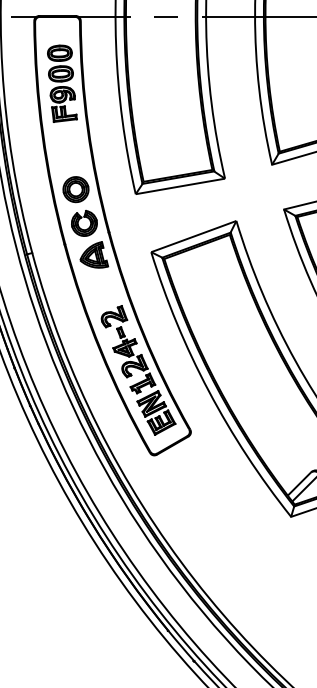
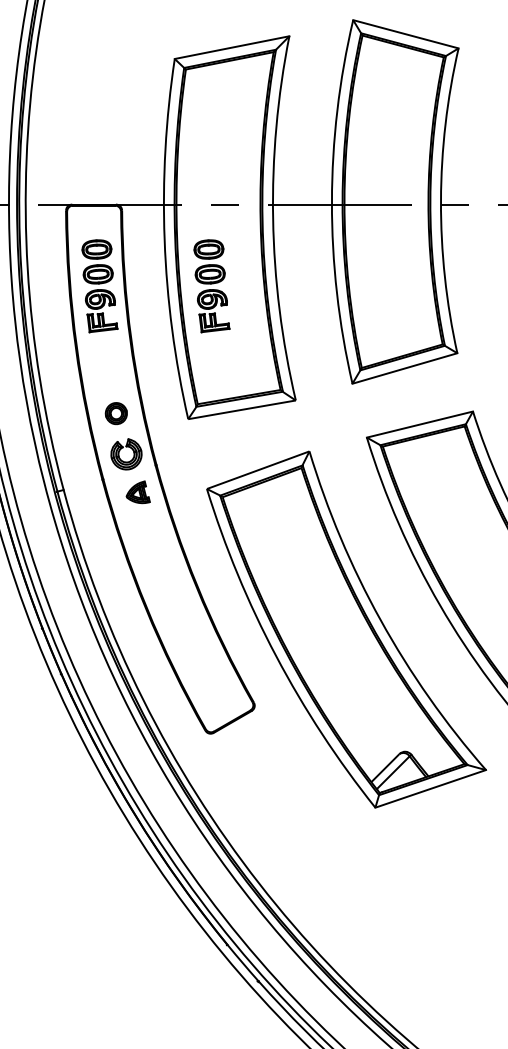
part: (155, 84) -> (211, 286), added
part: (76, 189) -> (116, 413), size x0.7
part: (93, 255) -> (137, 492), size x0.7
part: (138, 369) -> (191, 630), removed

